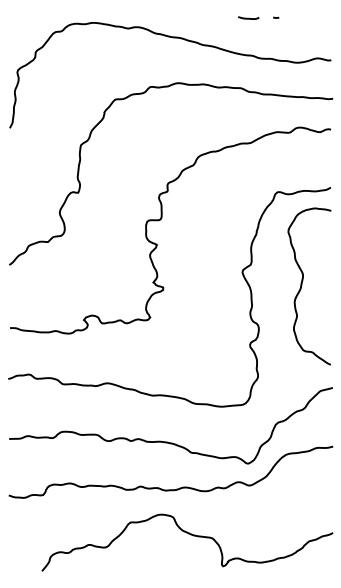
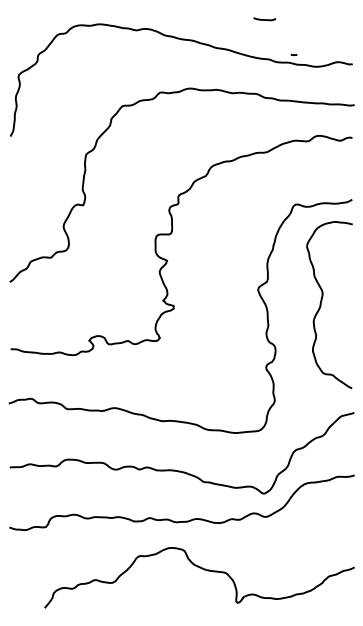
curve: (275, 17) -> (293, 54), moved

